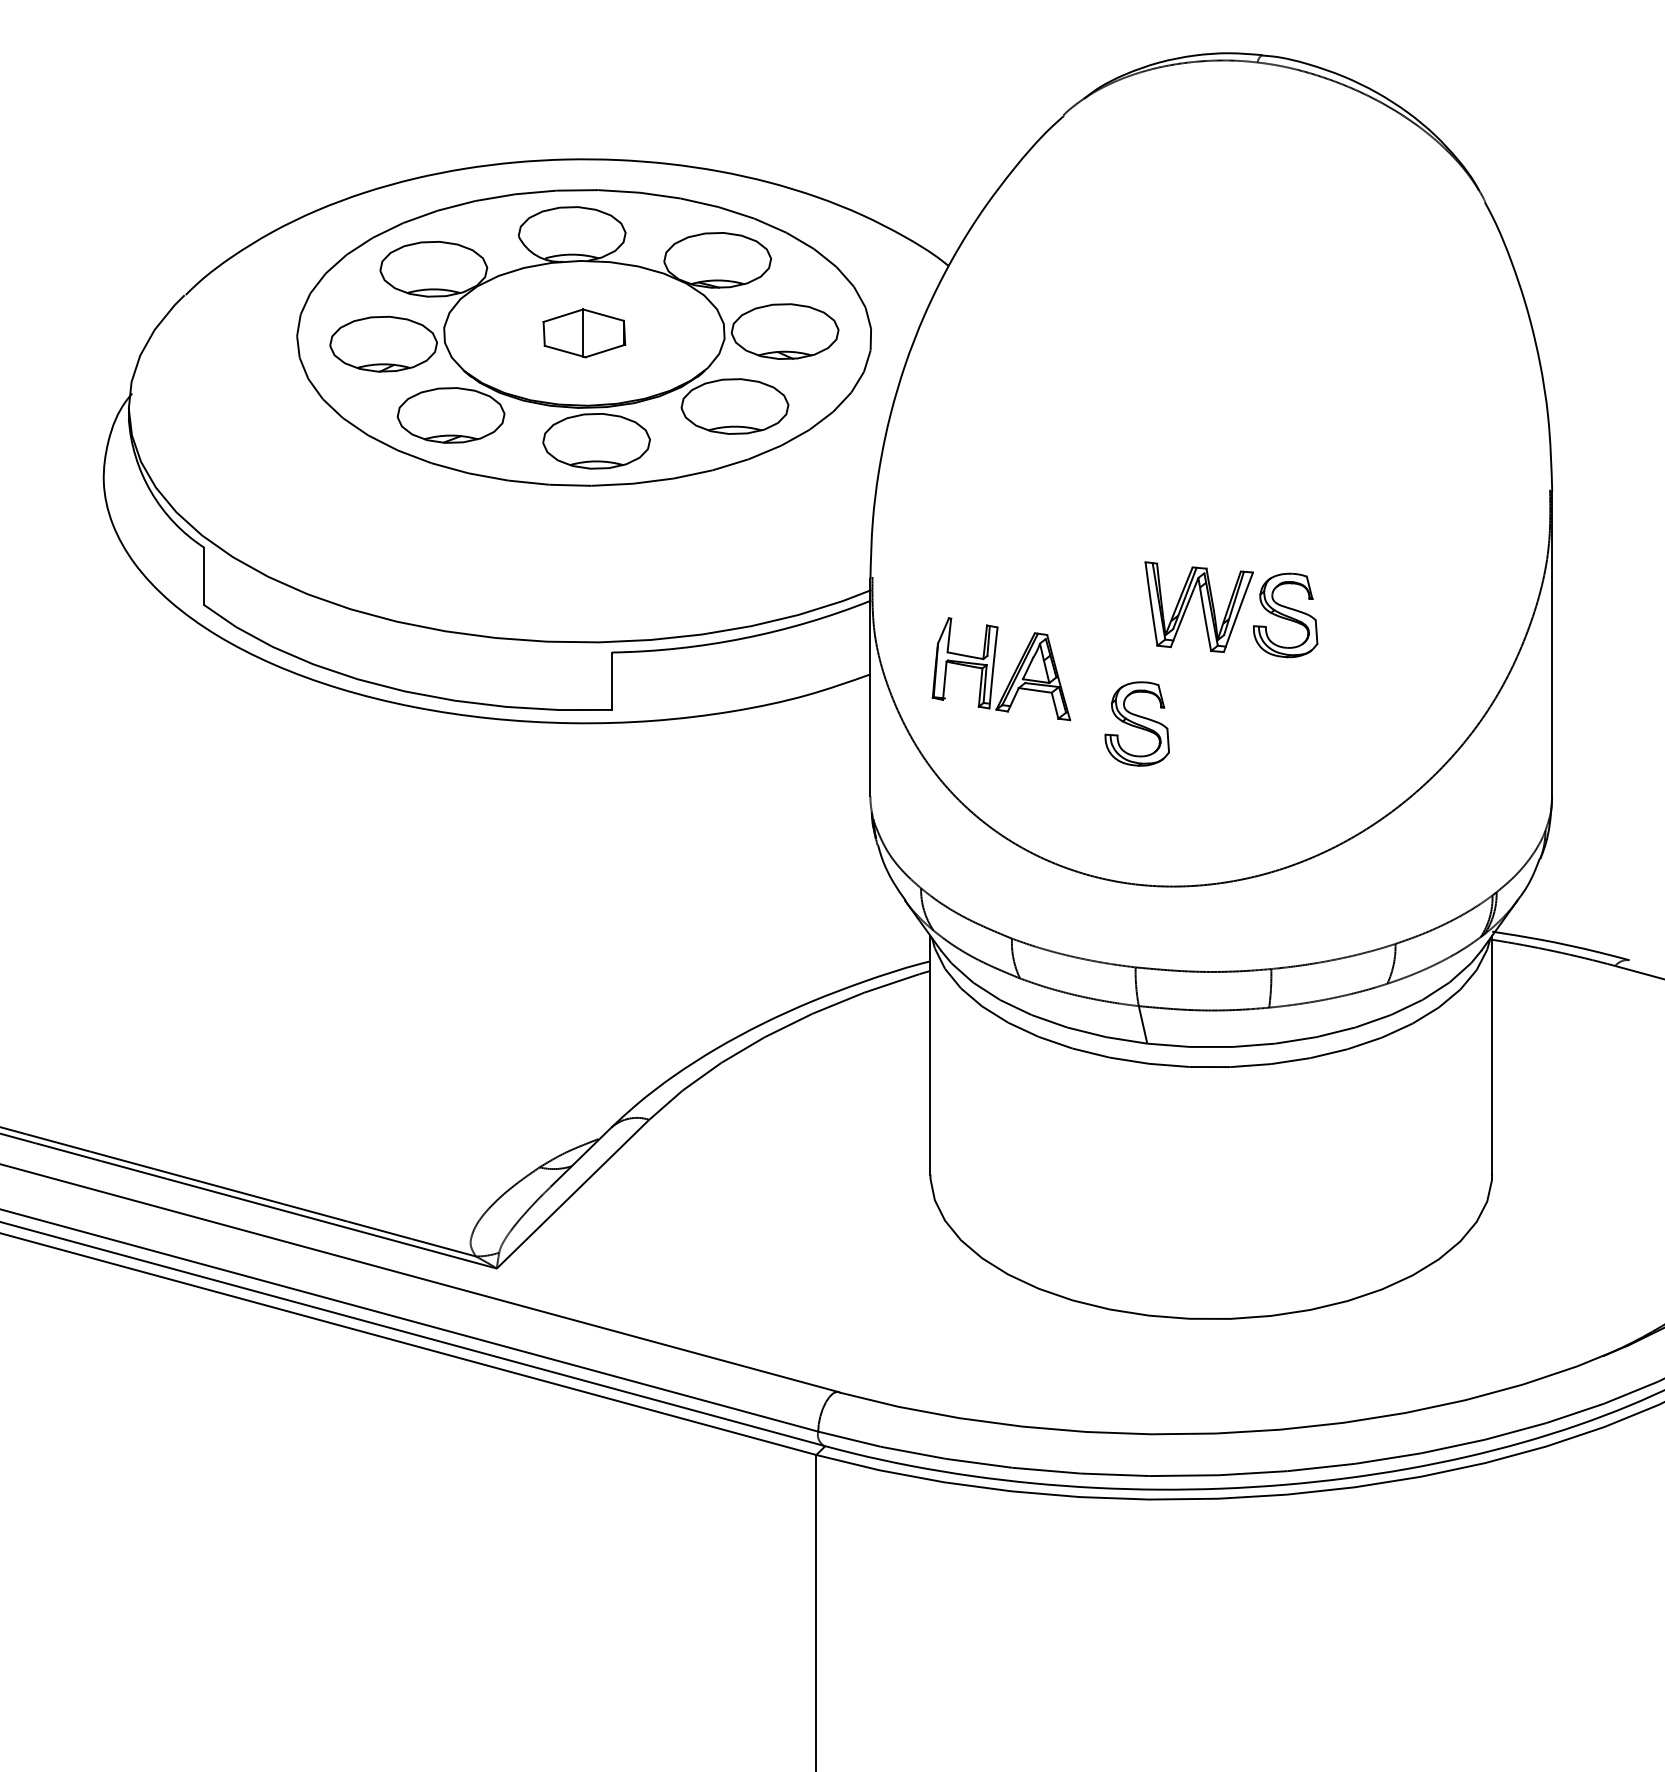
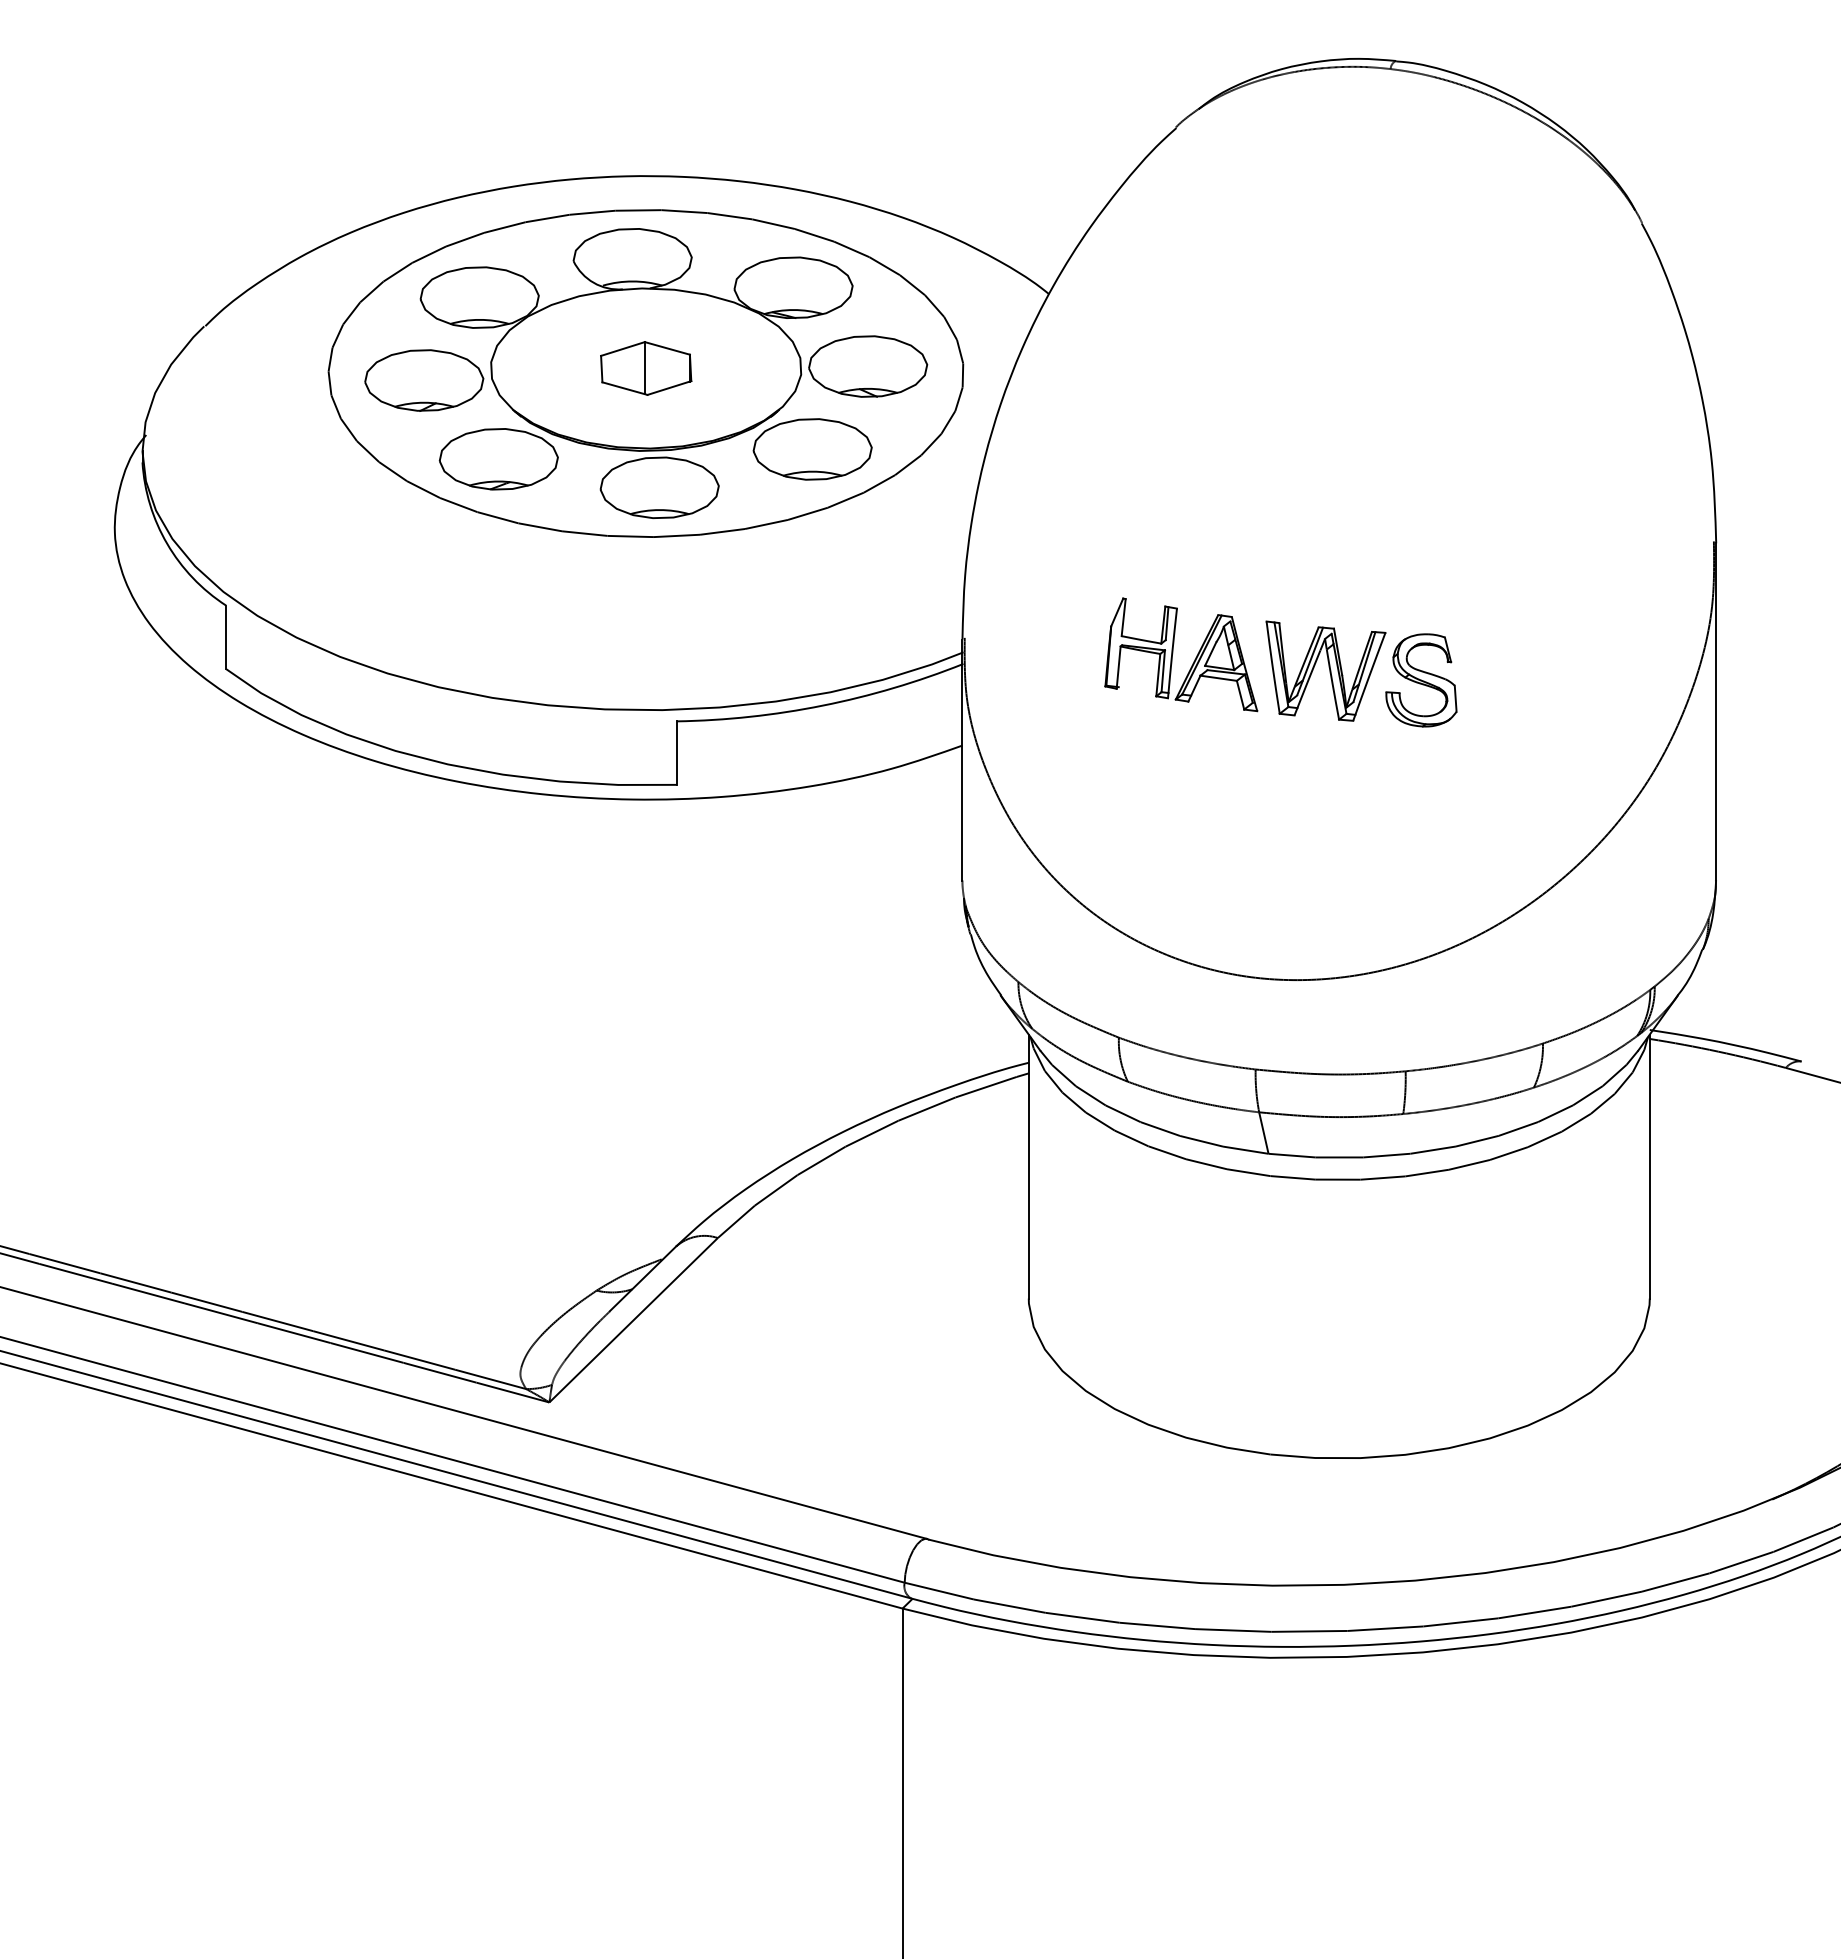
part: (994, 668) -> (1173, 653), moved
part: (1137, 724) -> (1257, 800), removed

